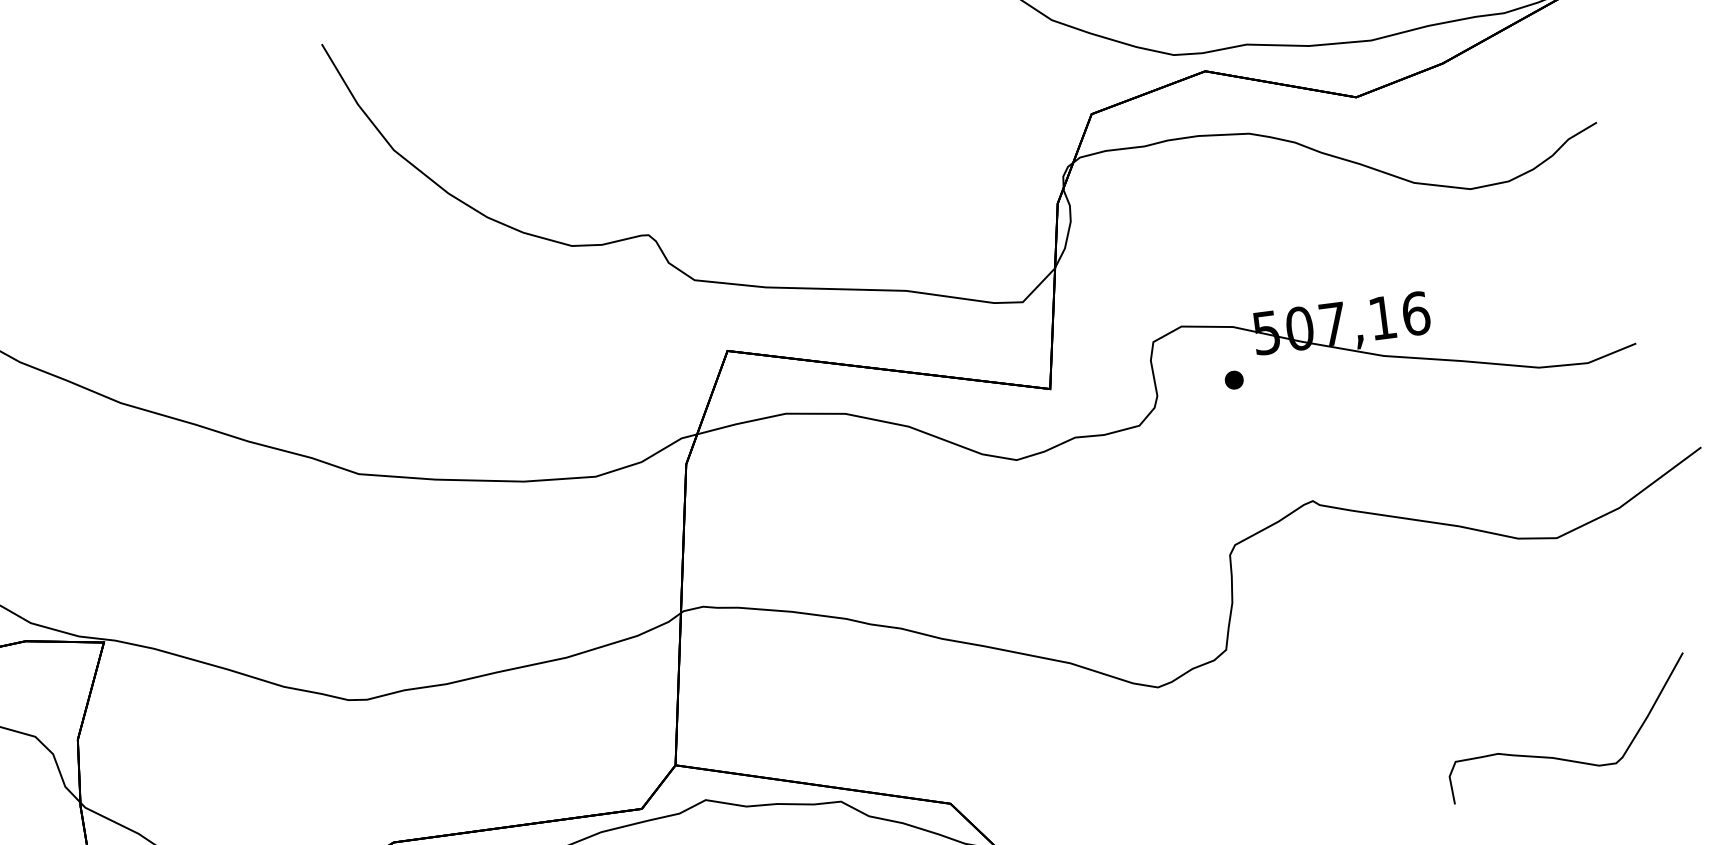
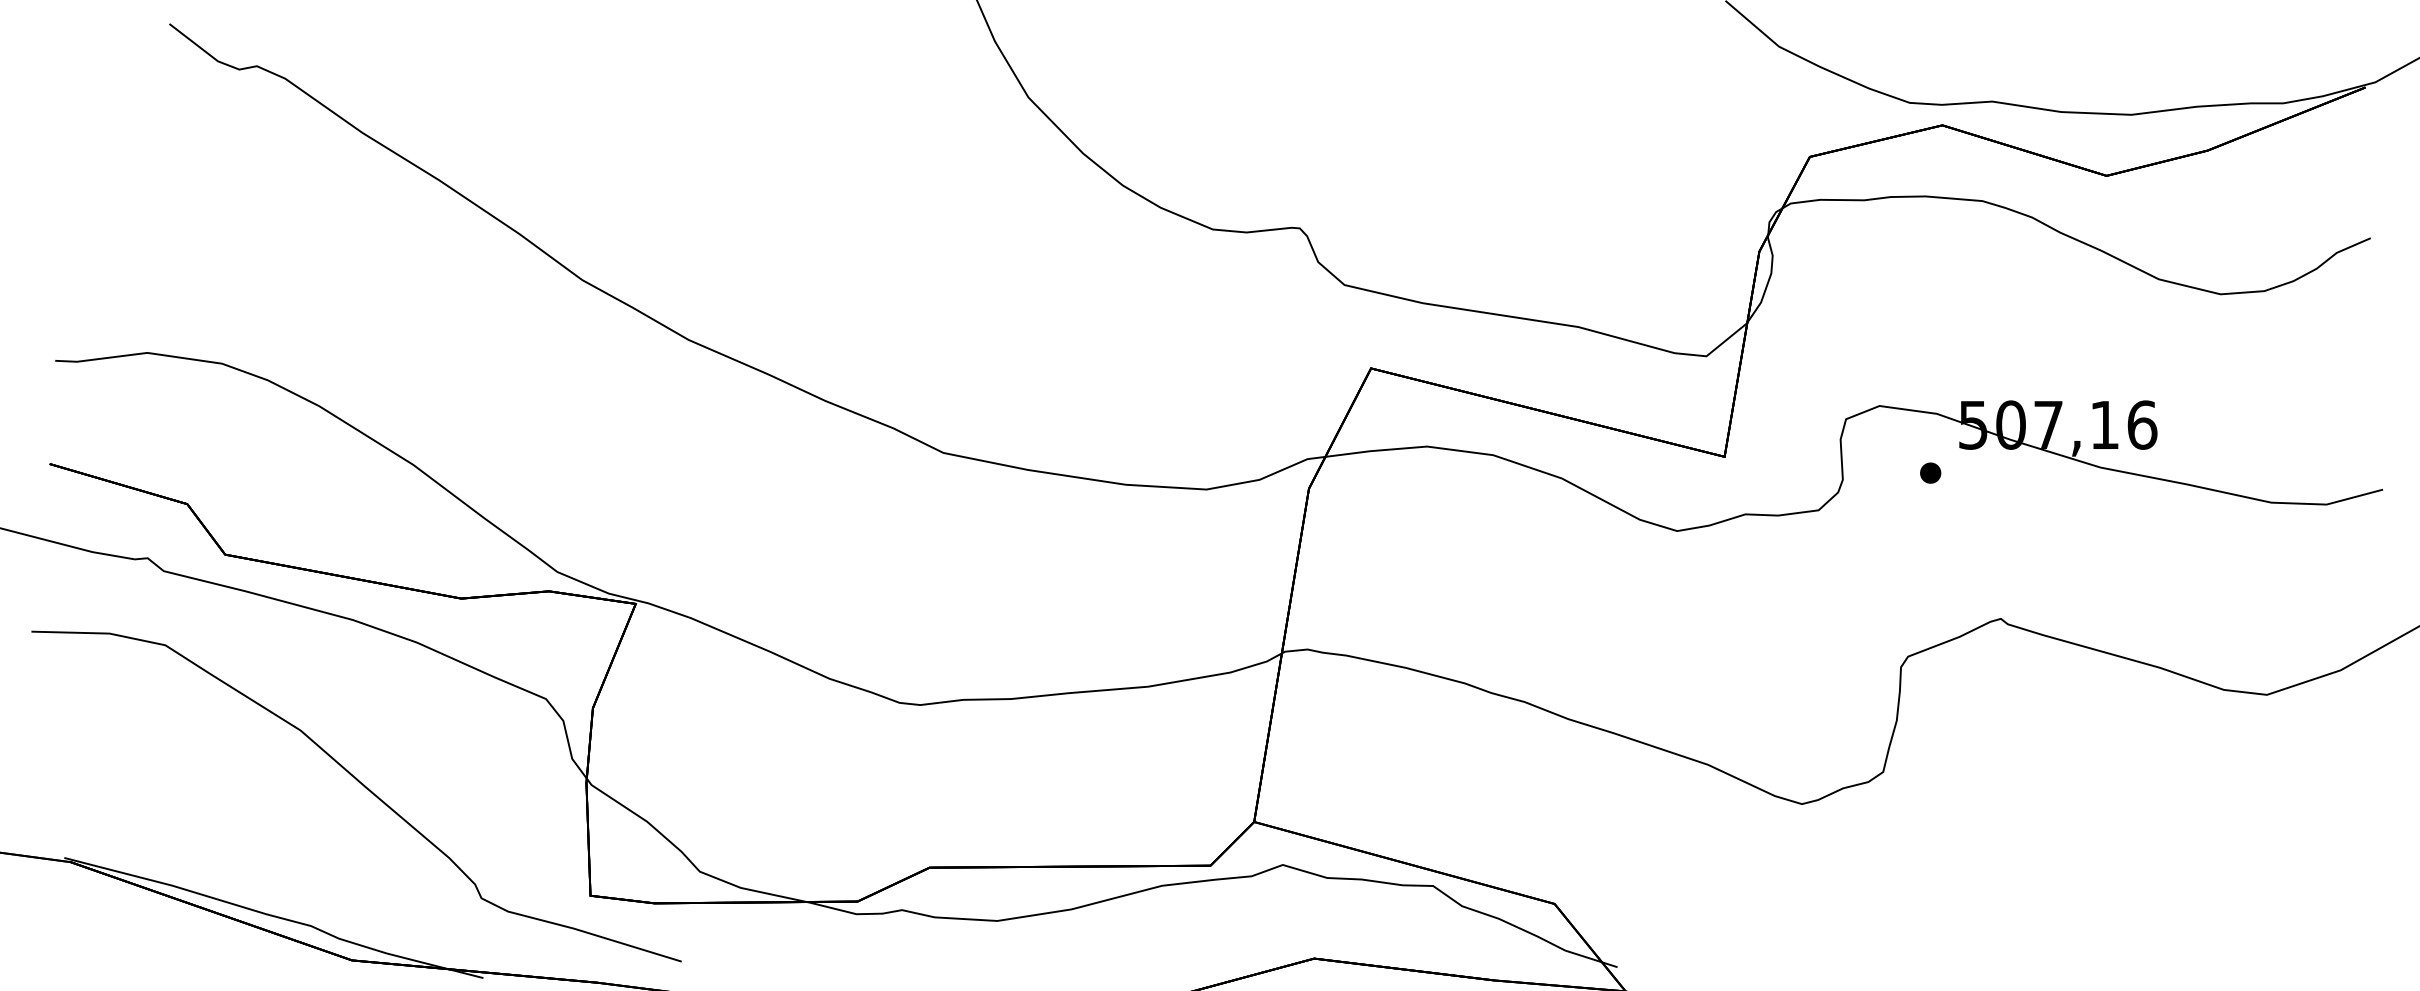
curve: (1564, 758) -> (2244, 941), removed

